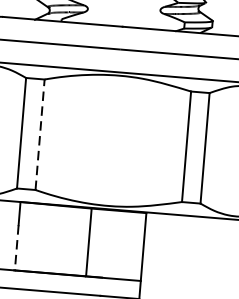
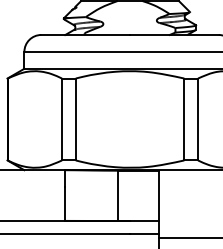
line: (39, 134) -> (75, 119), dashed -> solid
line: (16, 248) -> (65, 204), dashed -> solid

